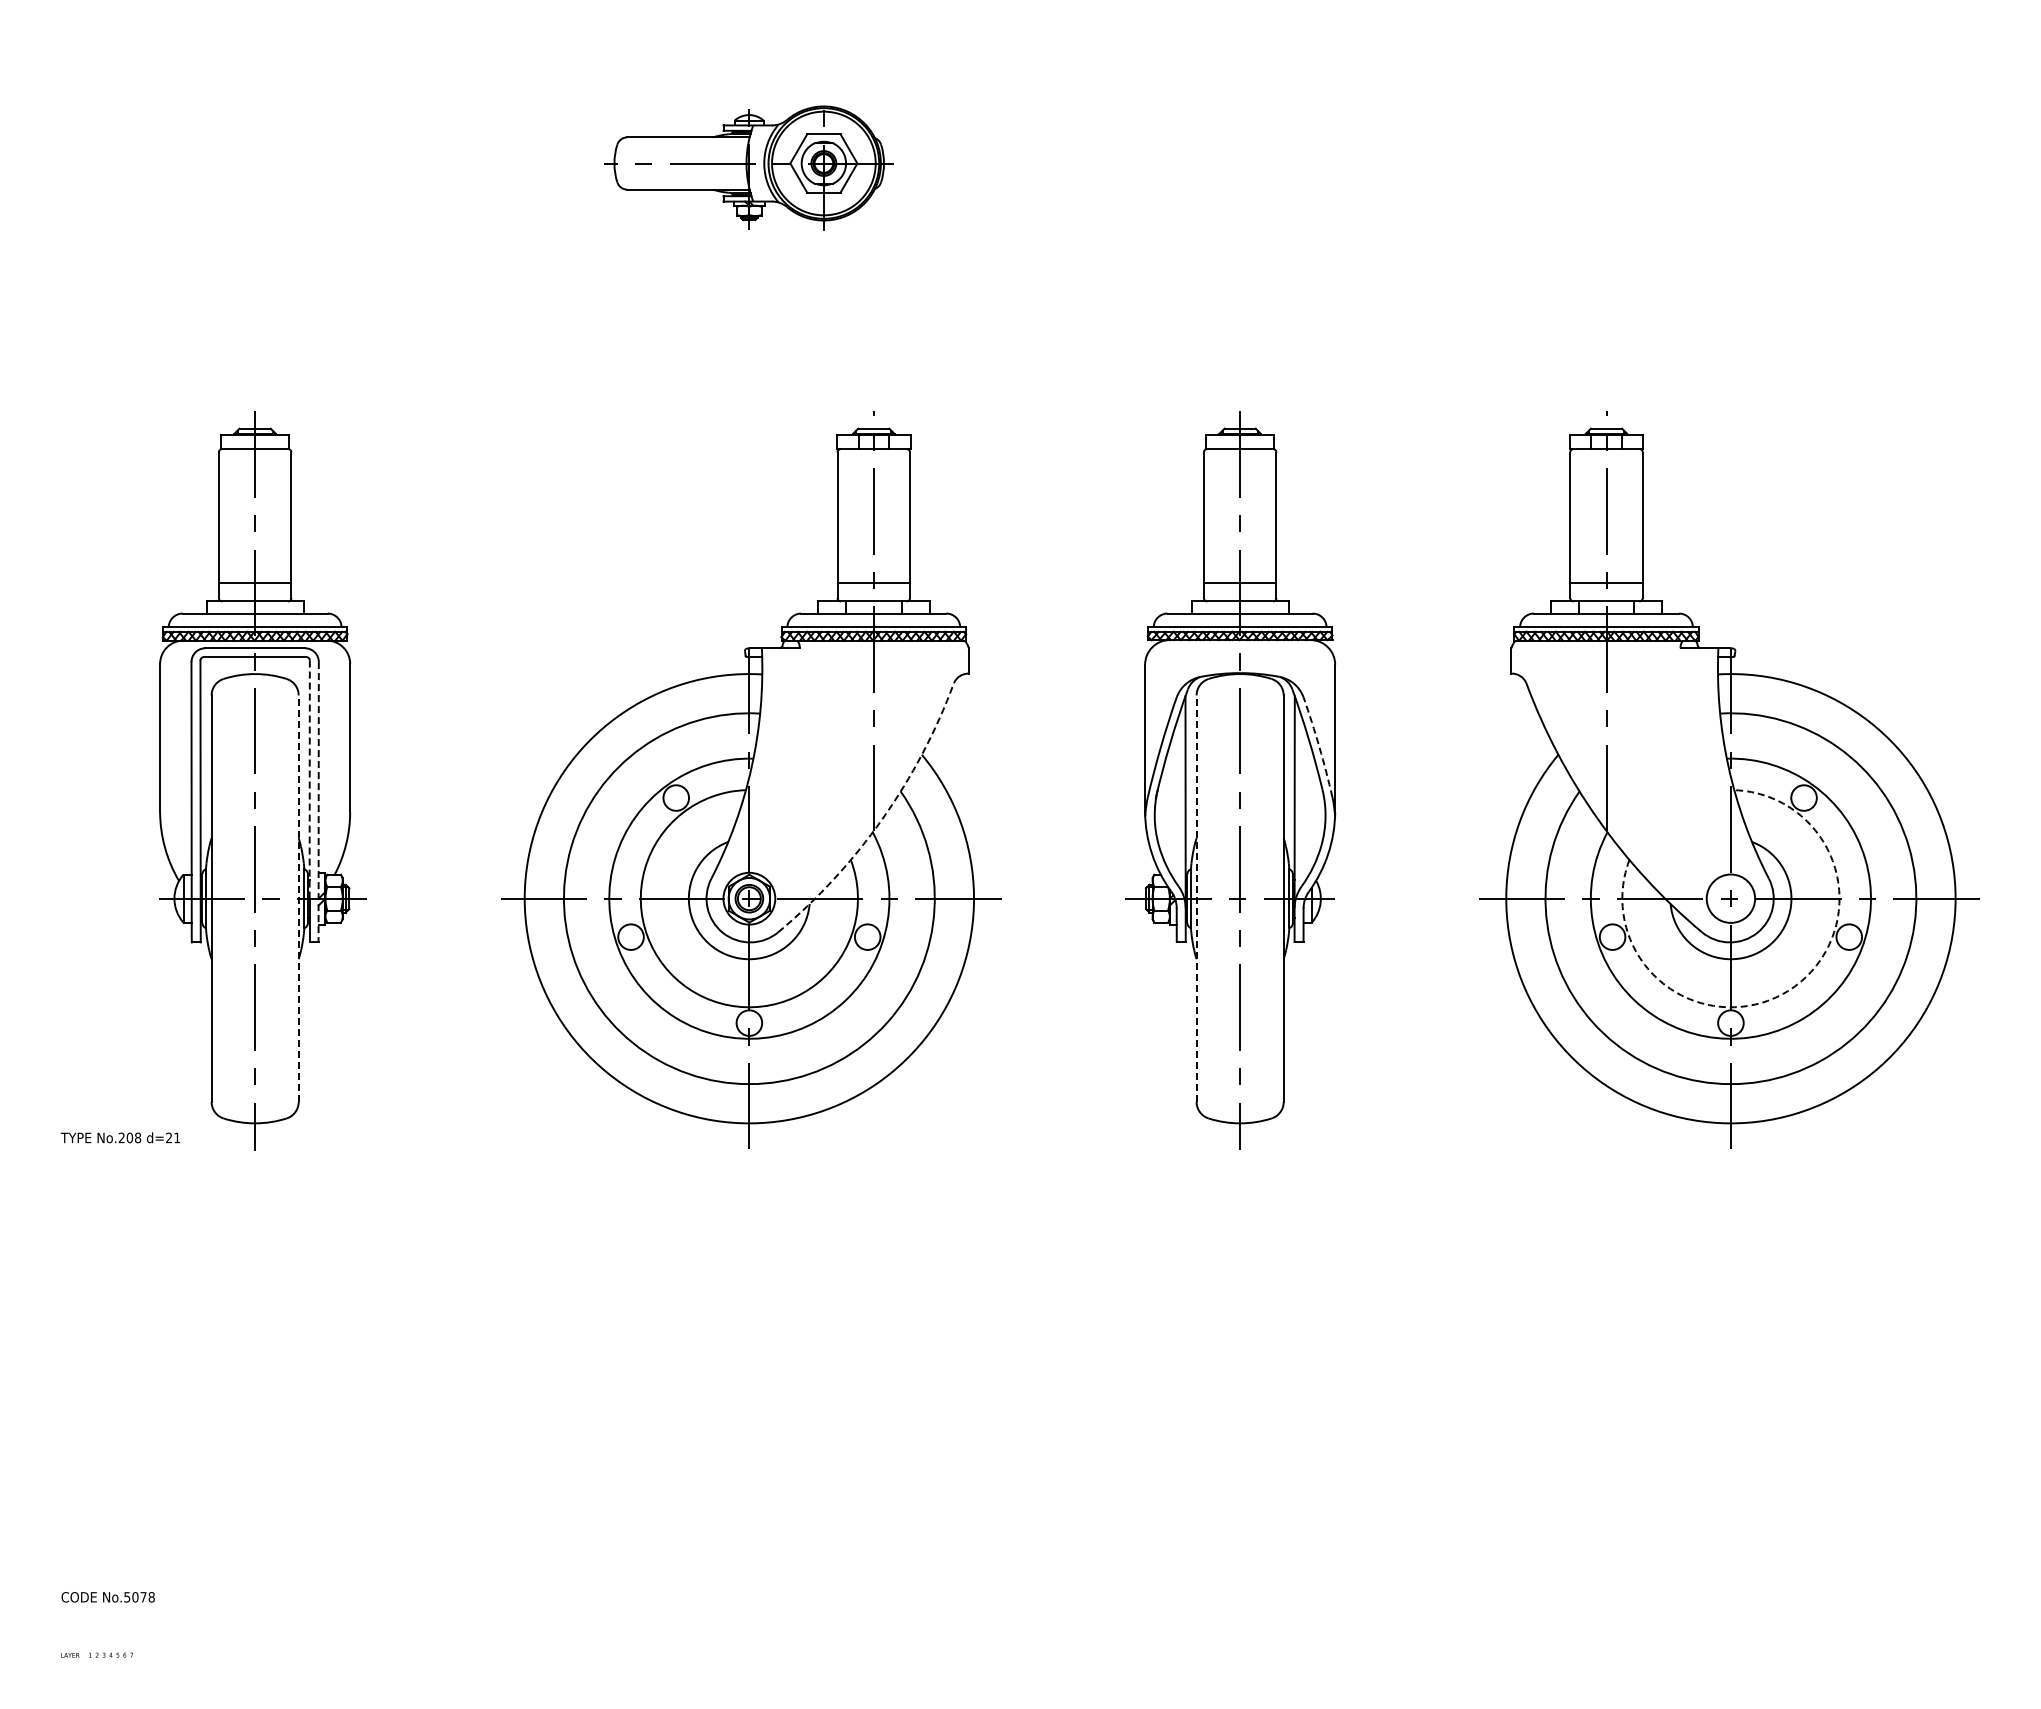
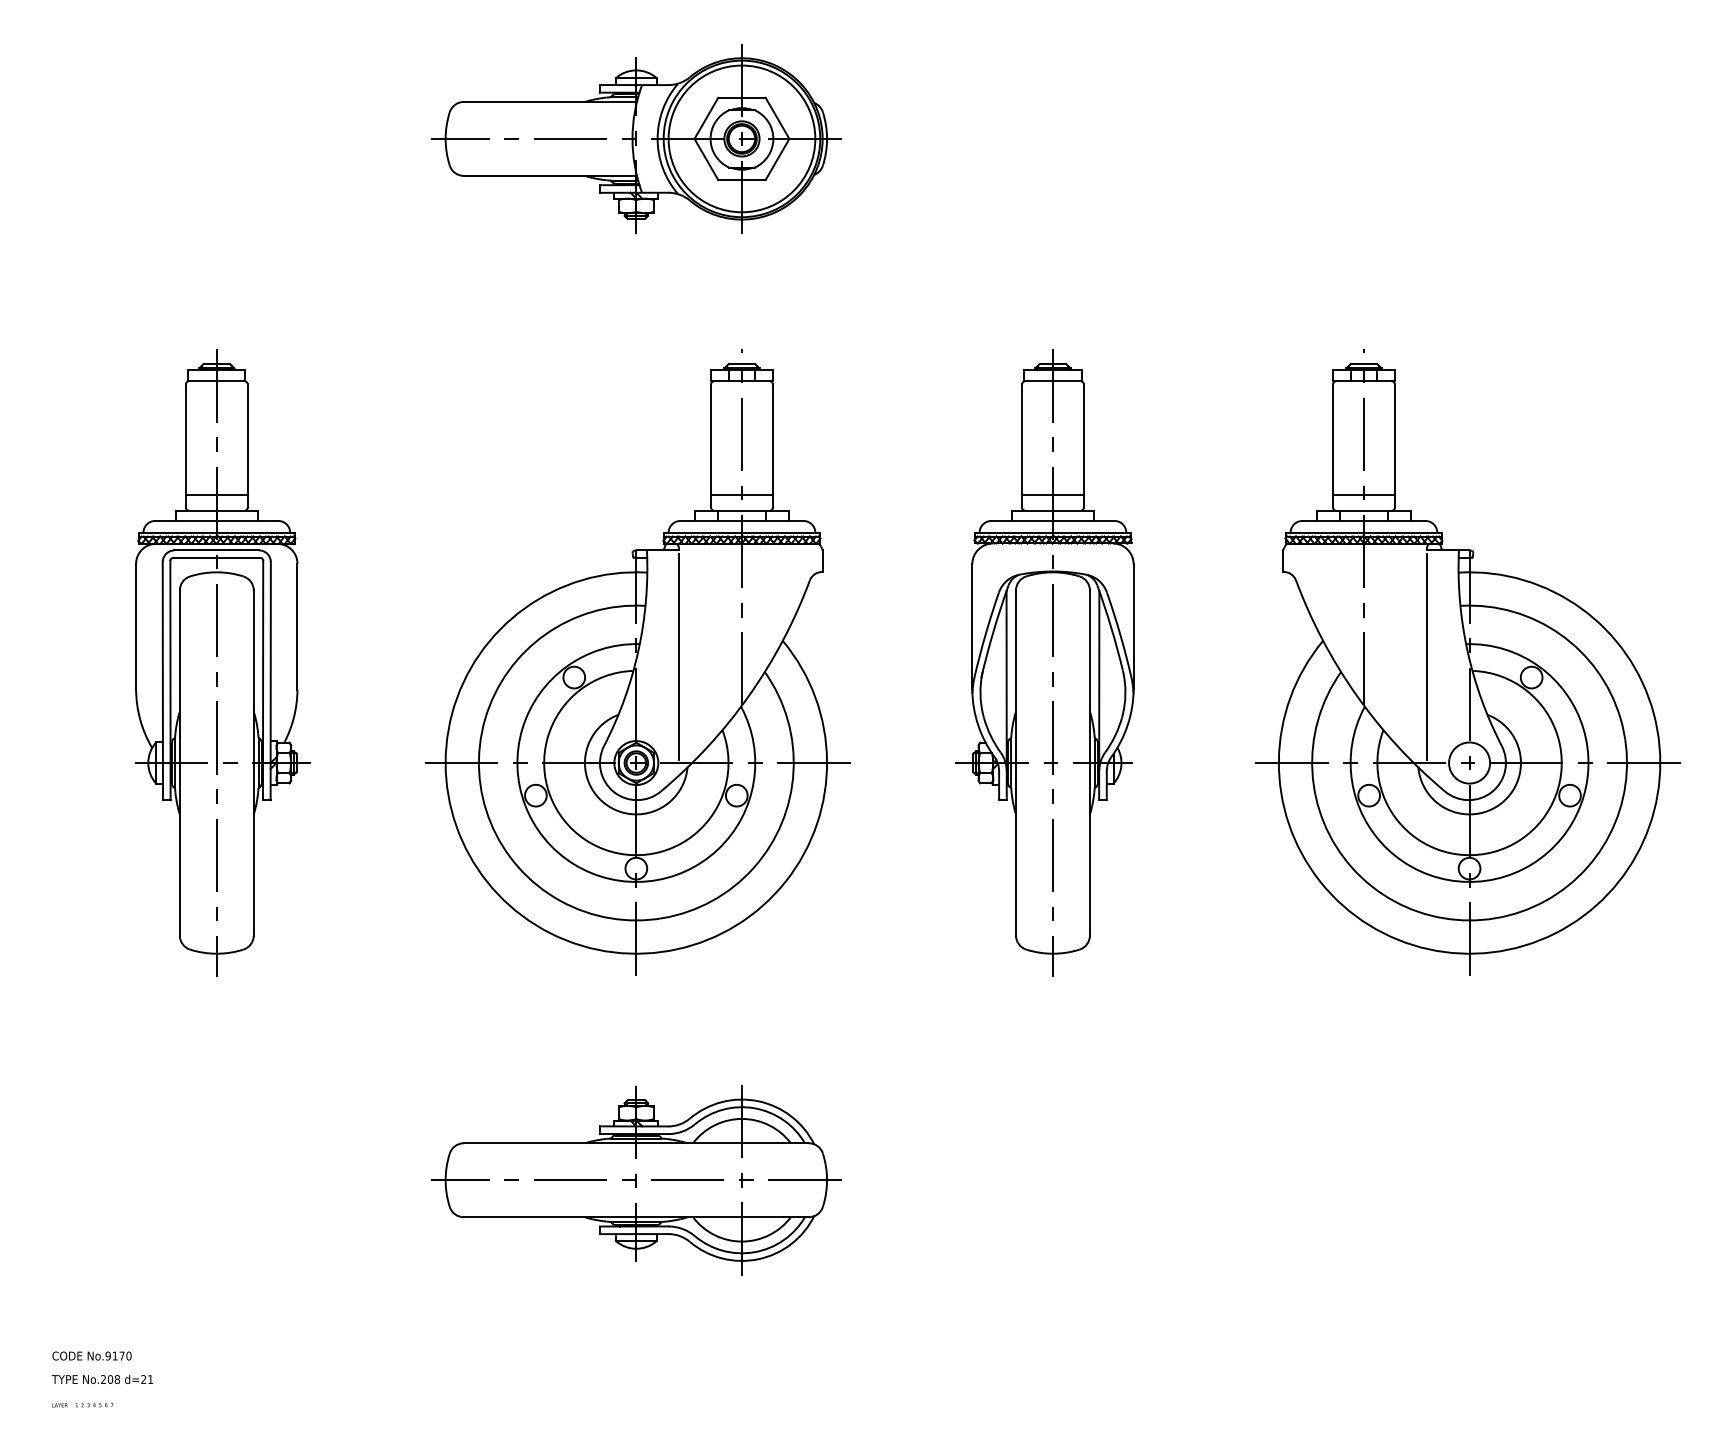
part: (748, 163) -> (635, 138), size x1.67
arc: (1319, 747) -> (1120, 634), dashed -> solid
line: (799, 773) -> (678, 656), added
line: (1680, 773) -> (1426, 656), added
line: (309, 780) -> (262, 662), dashed -> solid
line: (318, 802) -> (270, 681), dashed -> solid
arc: (882, 819) -> (749, 695), dashed -> solid
line: (298, 898) -> (253, 762), dashed -> solid
line: (1196, 898) -> (1015, 762), dashed -> solid
arc: (1791, 989) -> (1521, 840), dashed -> solid
text: (120, 1137) -> (102, 1379), moved
part: (748, 1390) -> (635, 1180), added
text: (139, 1597) -> (118, 1356), No.5078 -> No.9170

